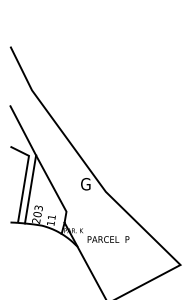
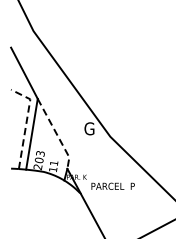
line: (25, 178) -> (26, 122), solid -> dashed
line: (54, 189) -> (56, 134), solid -> dashed

